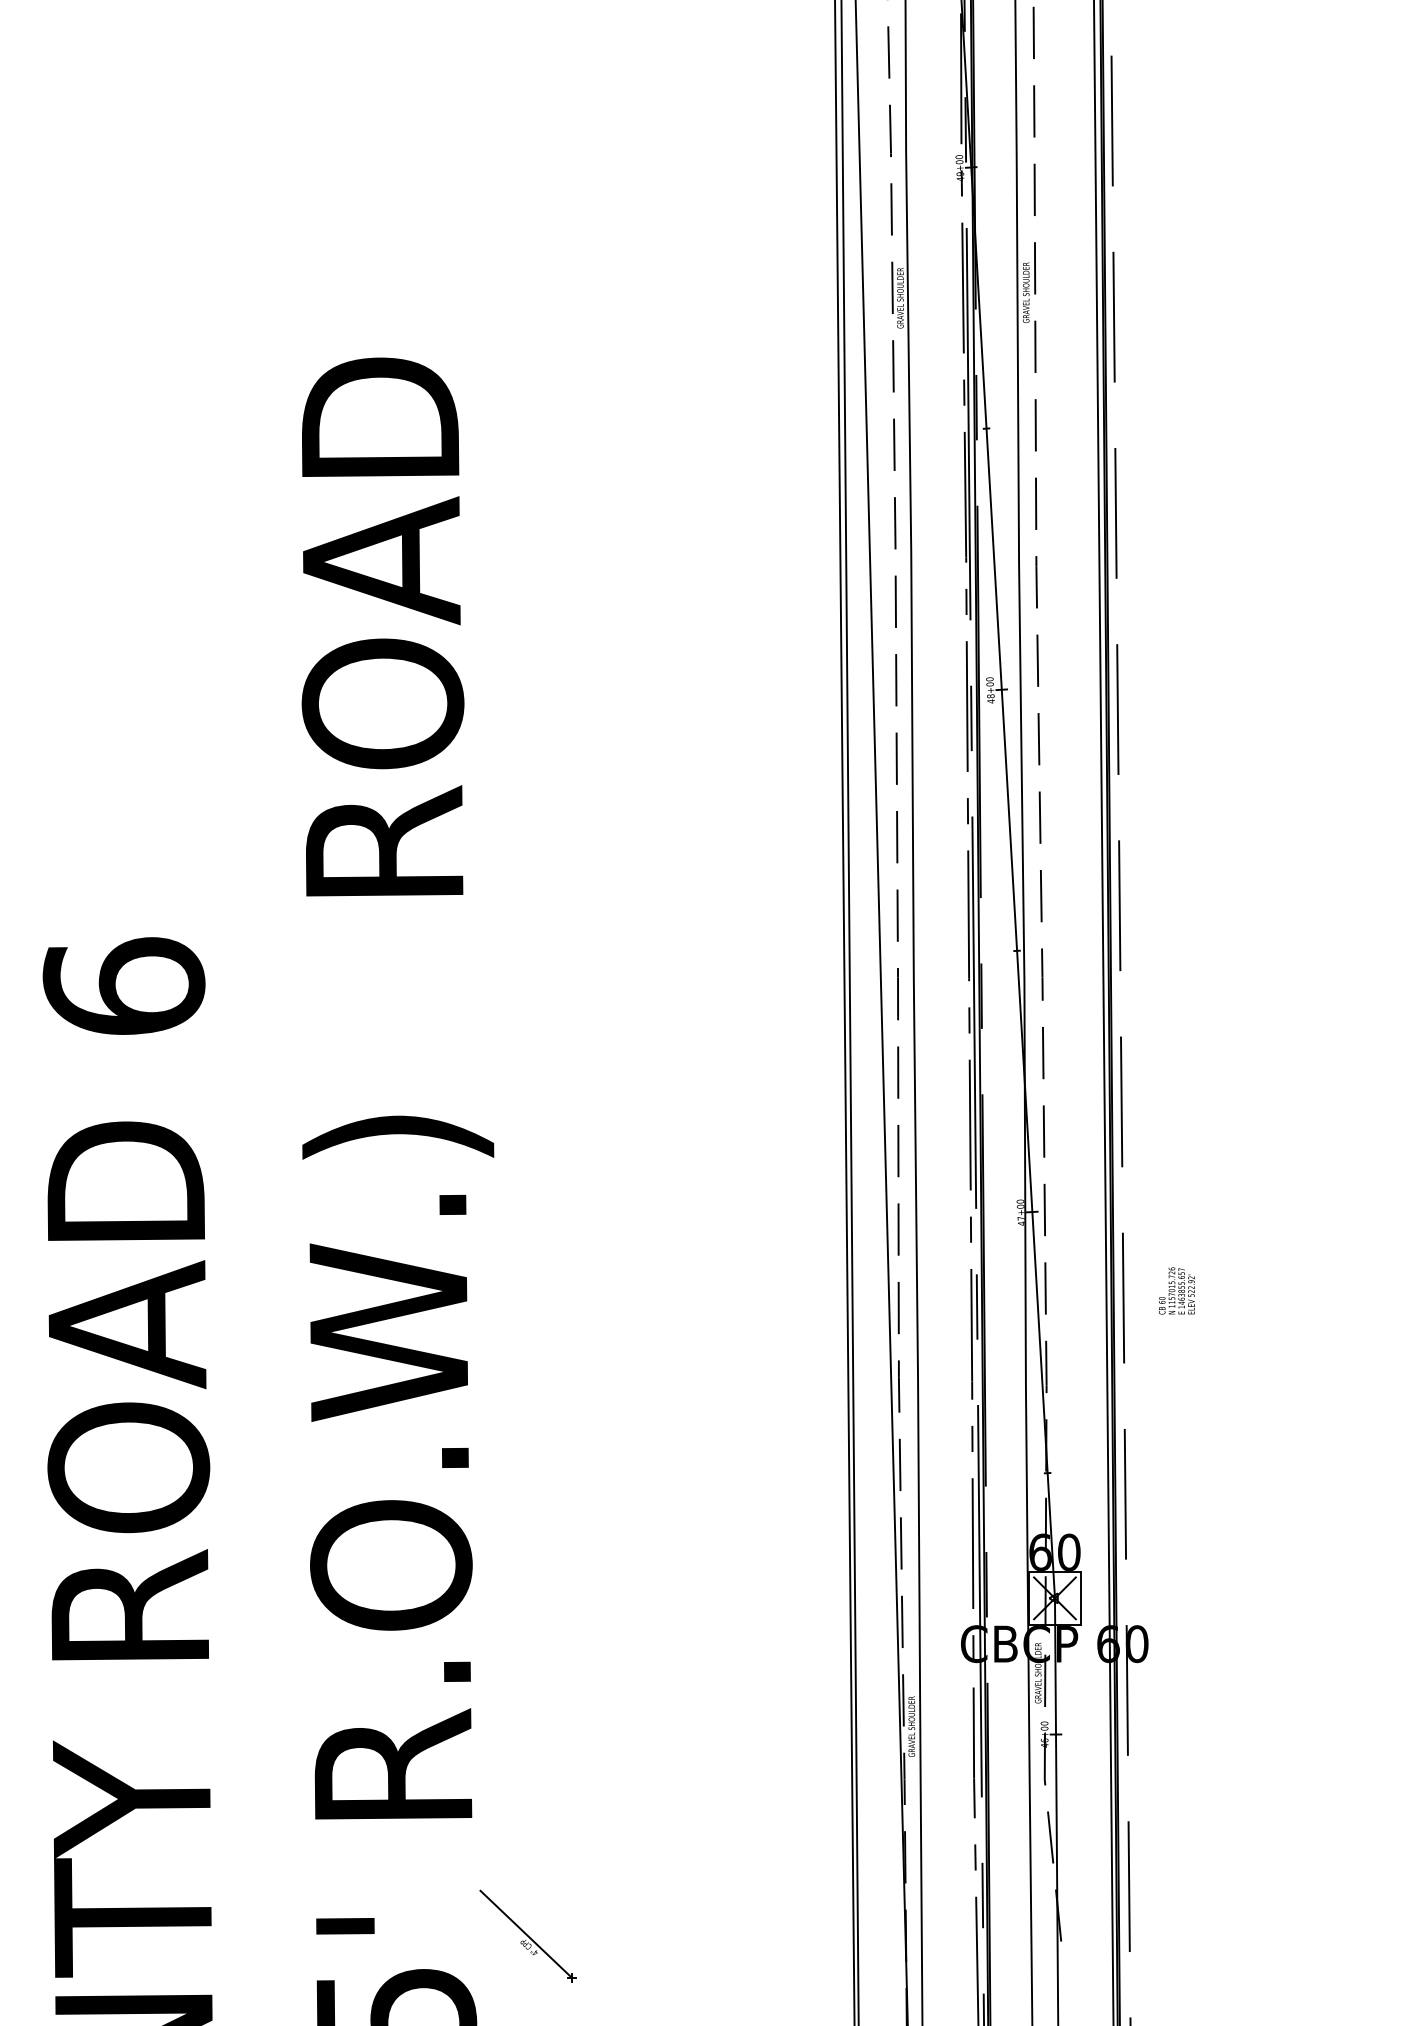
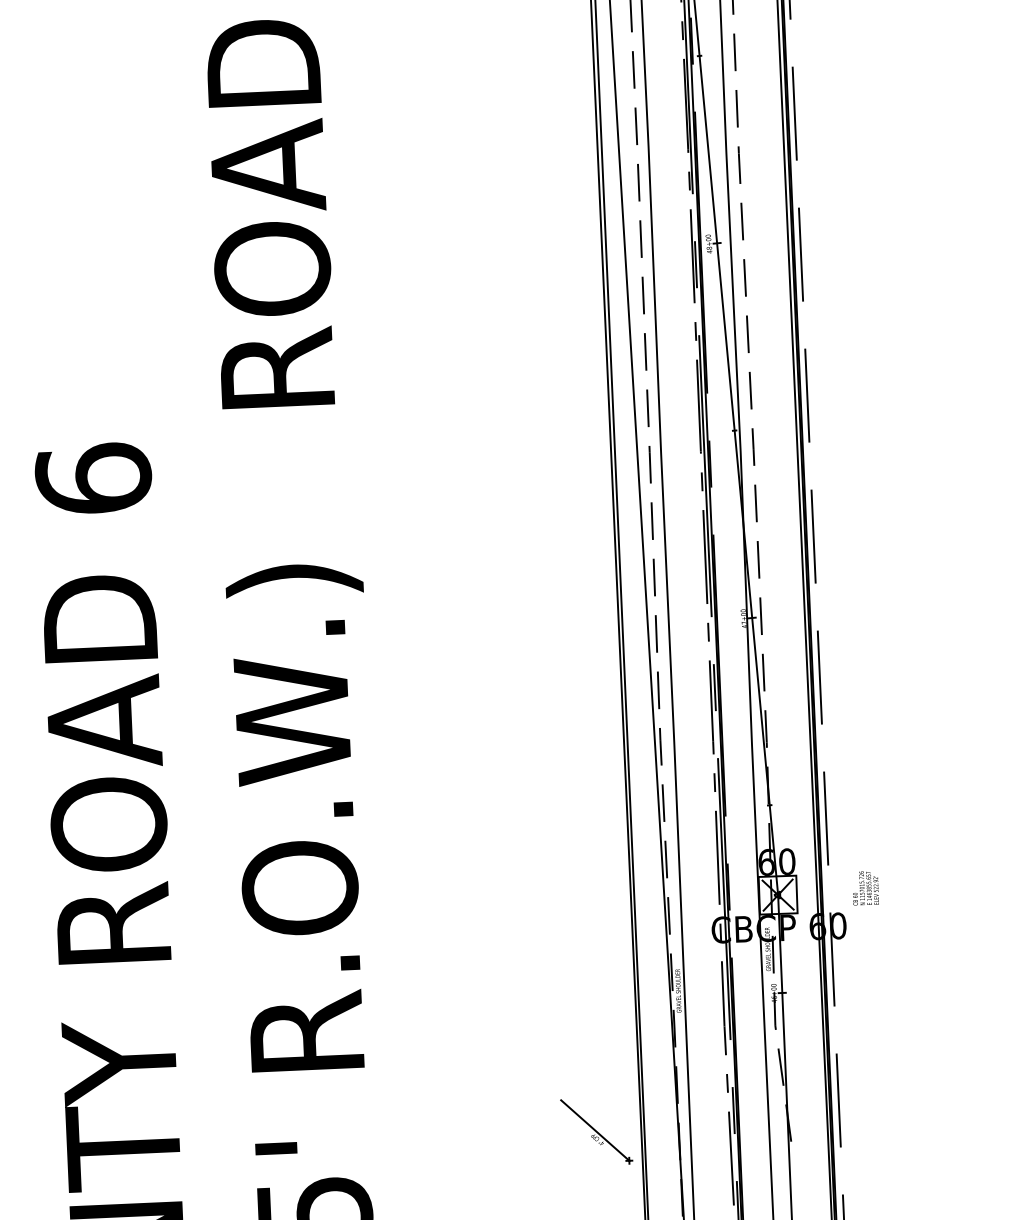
text: (1176, 1290) -> (865, 887), moved
part: (527, 1935) -> (596, 1131), moved

